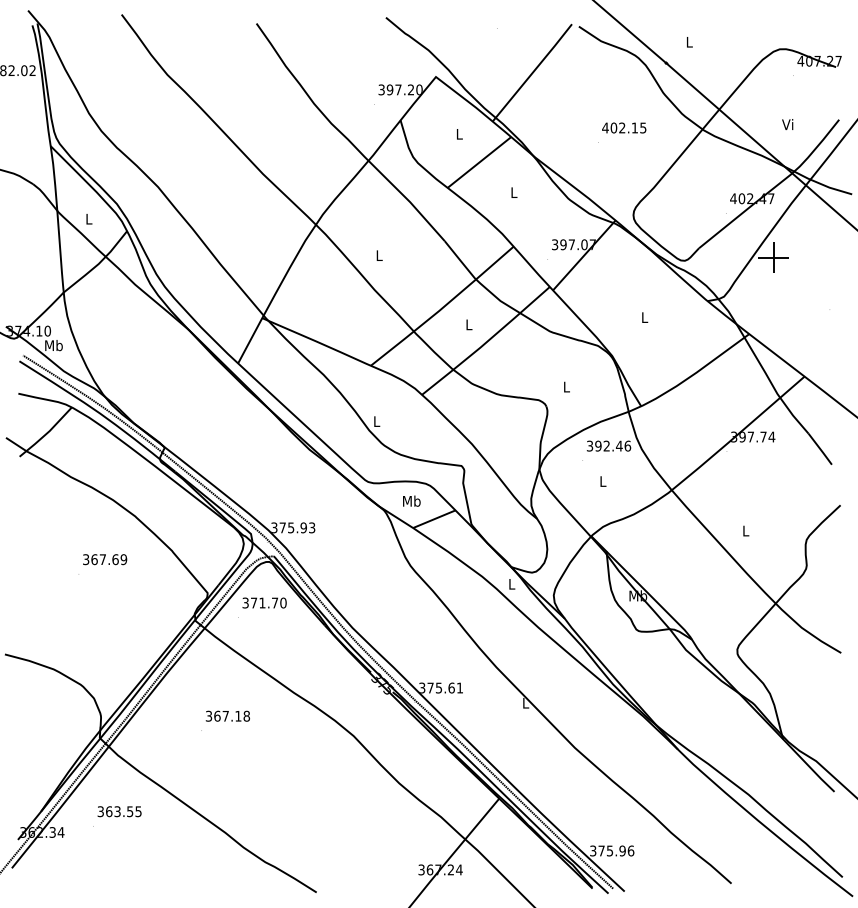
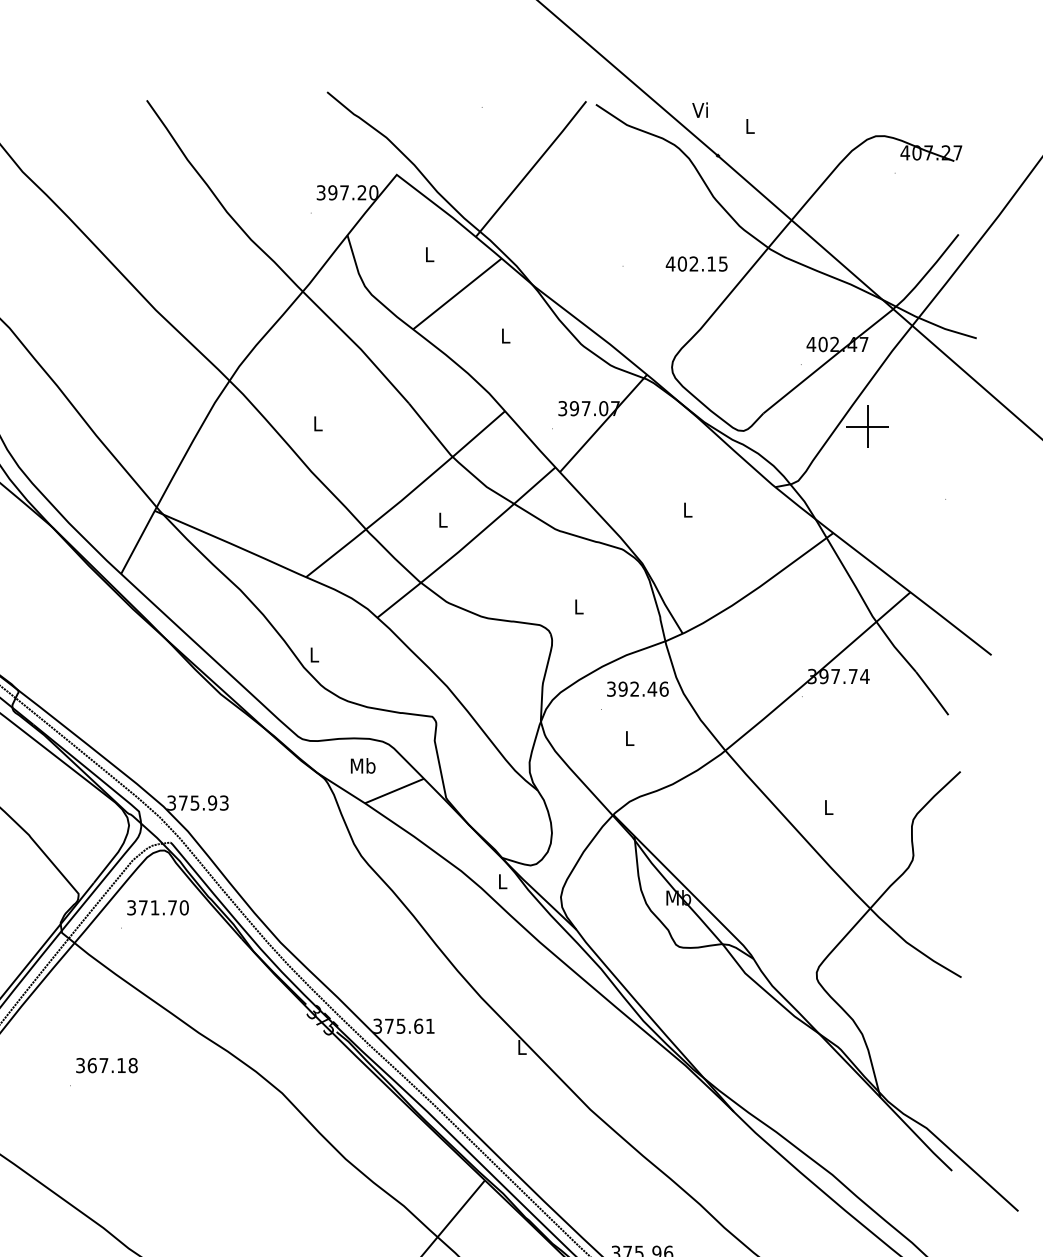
text: (787, 124) -> (699, 110), moved
text: (624, 127) -> (697, 263), moved

